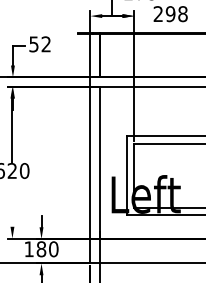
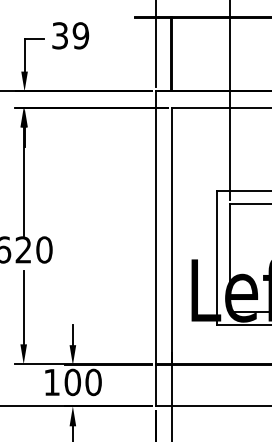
text: (40, 44) -> (71, 36), 52 -> 39
line: (12, 204) -> (23, 306), added
text: (41, 248) -> (72, 381), 180 -> 100

